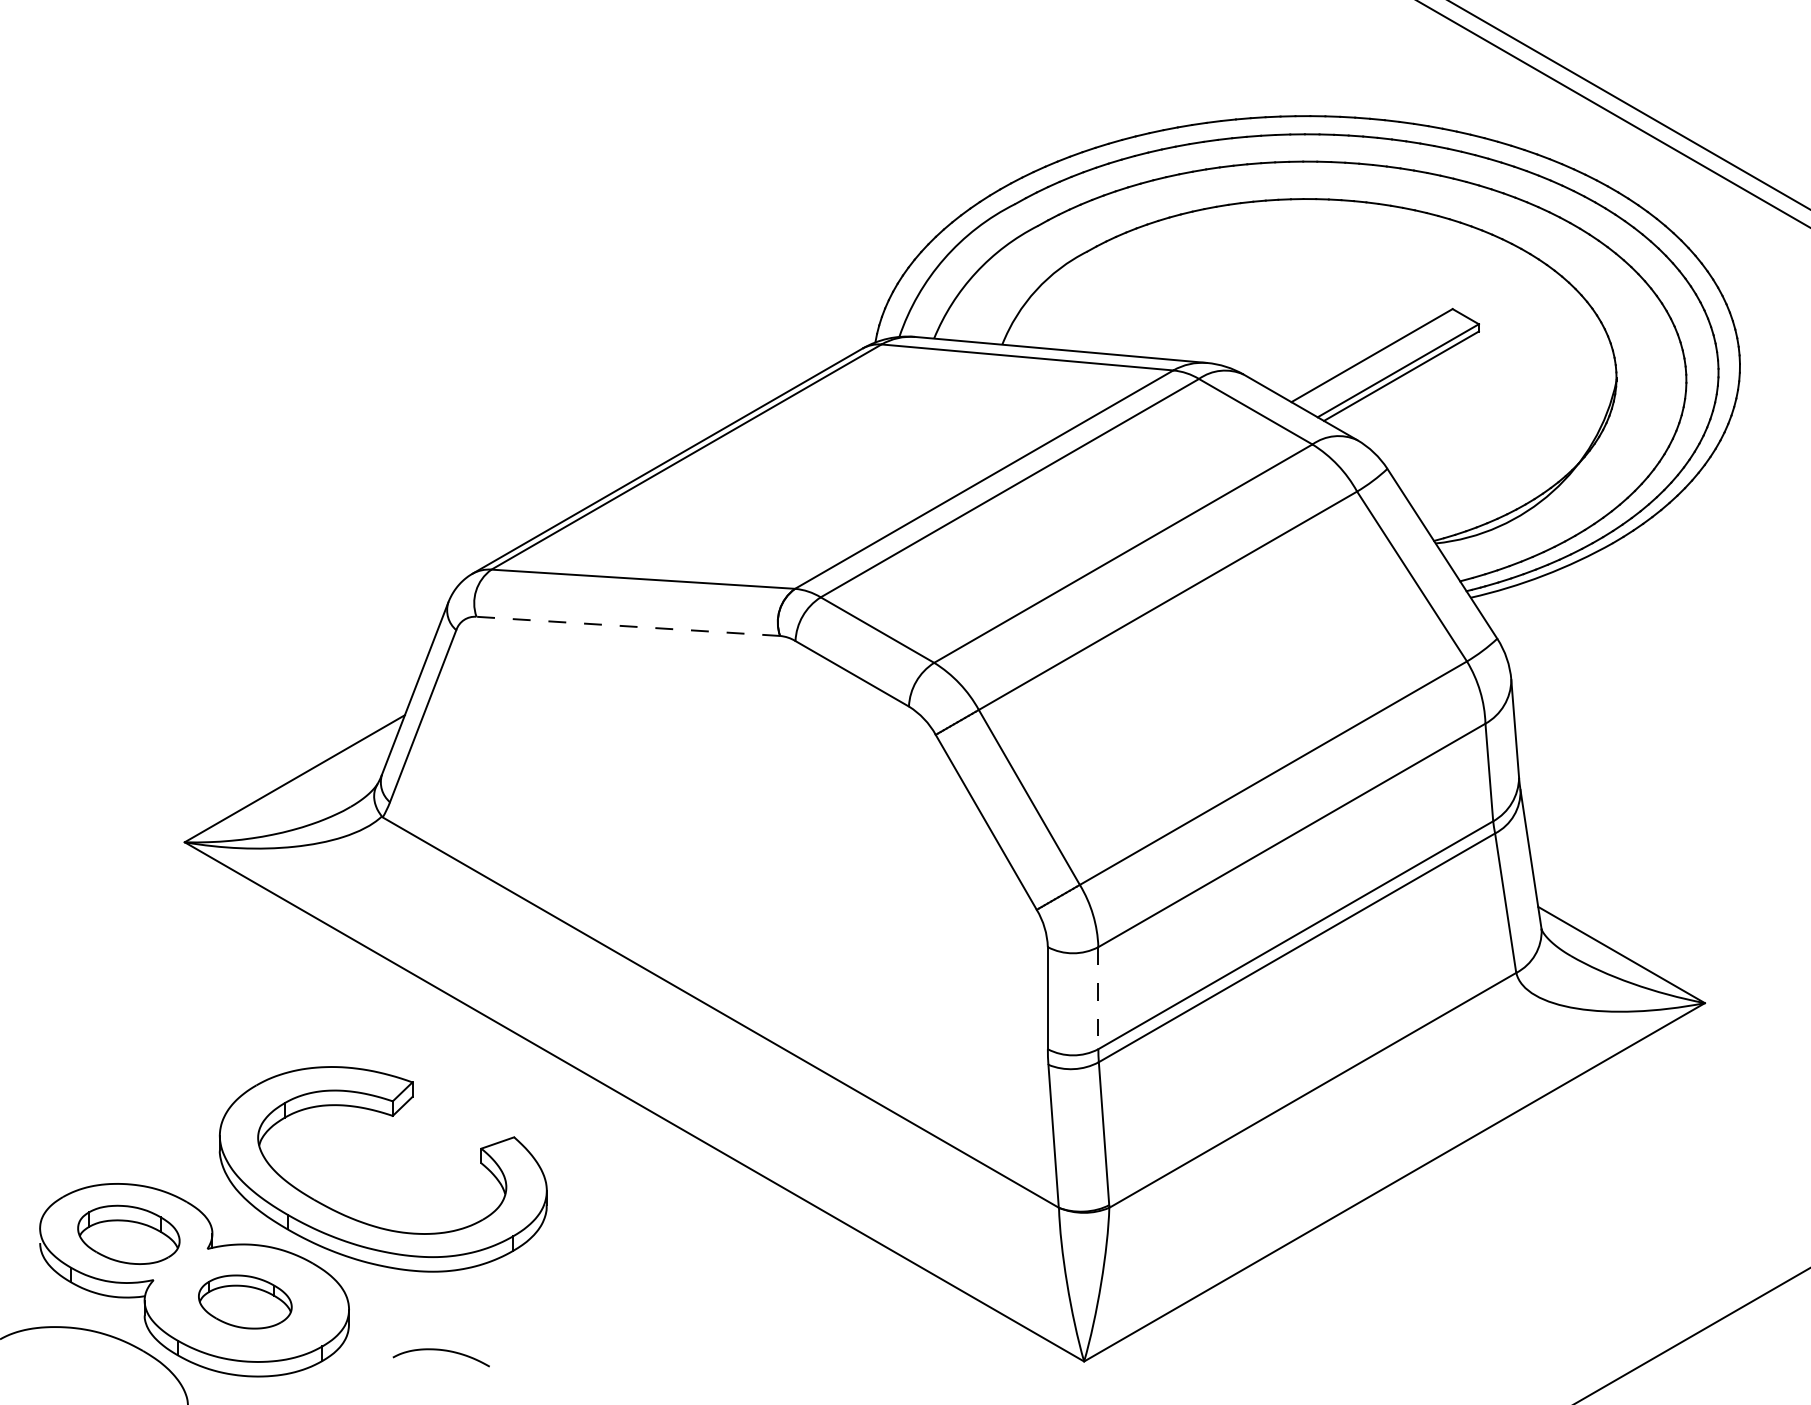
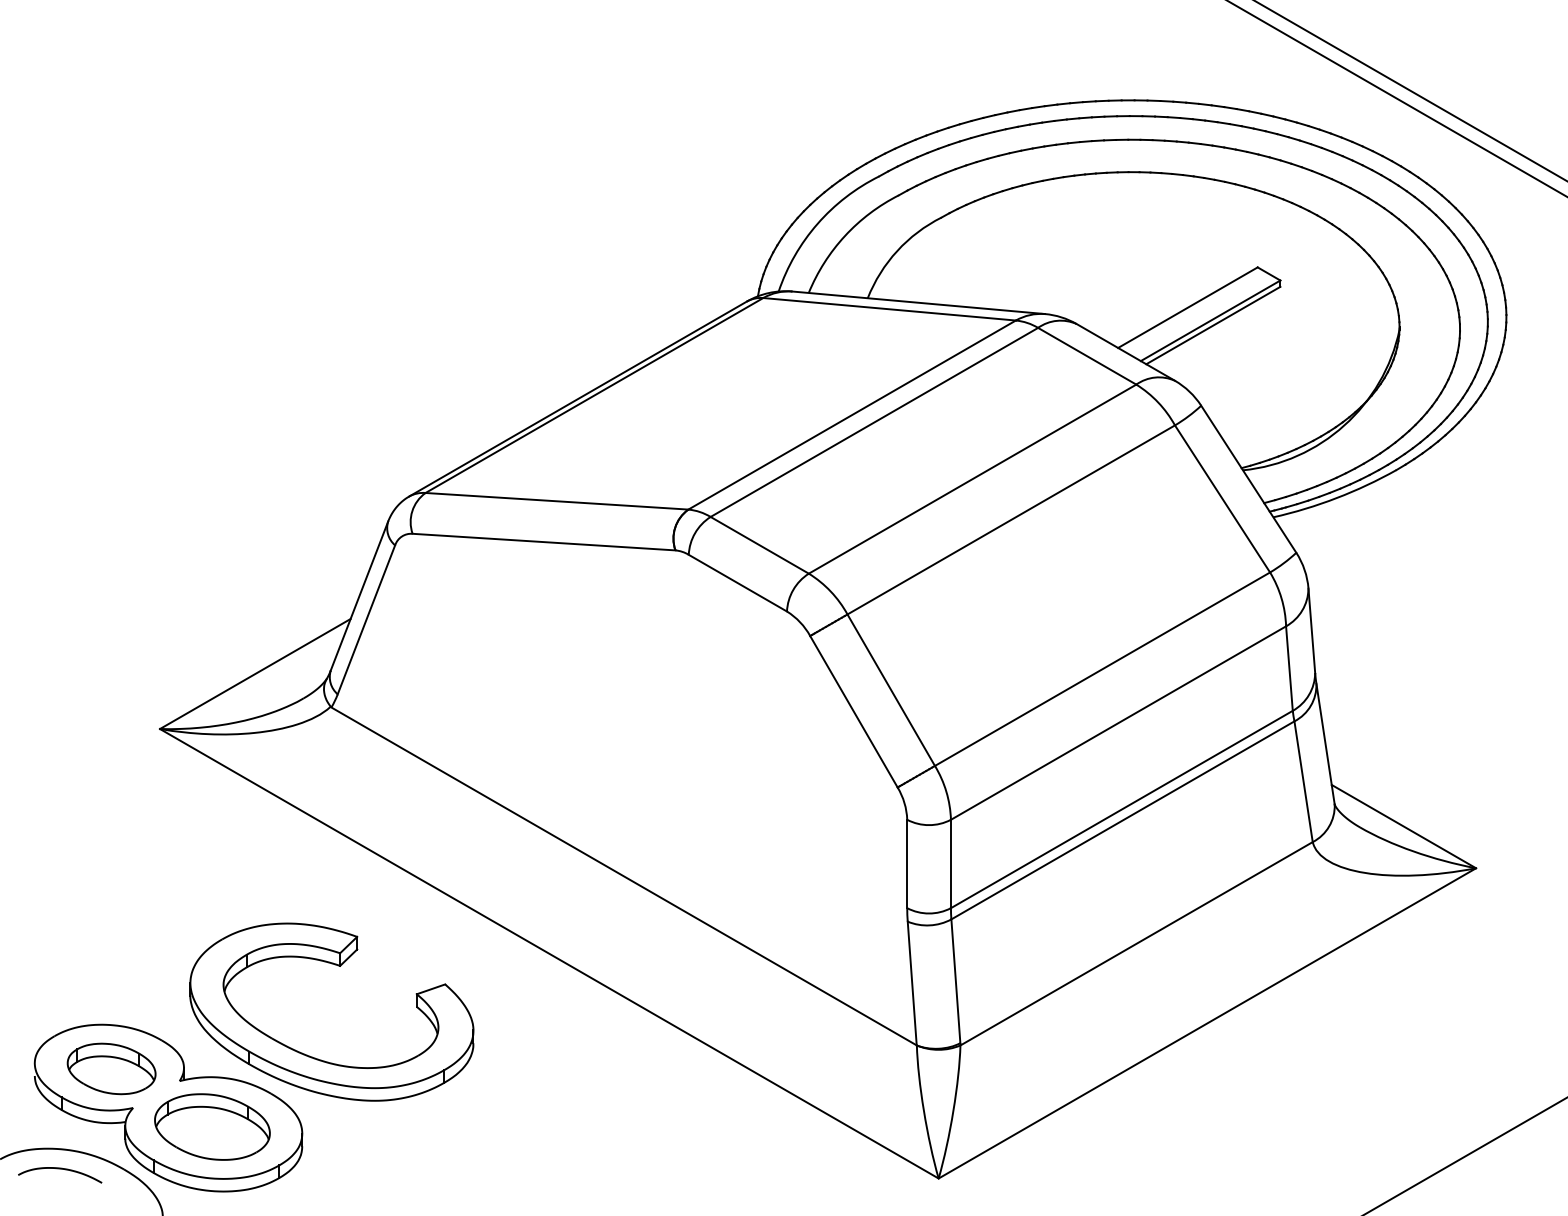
line: (628, 626) -> (544, 542), dashed -> solid
line: (1097, 998) -> (950, 864), dashed -> solid
part: (245, 1301) -> (212, 1126), size x1.43
curve: (441, 1351) -> (60, 1169), moved

